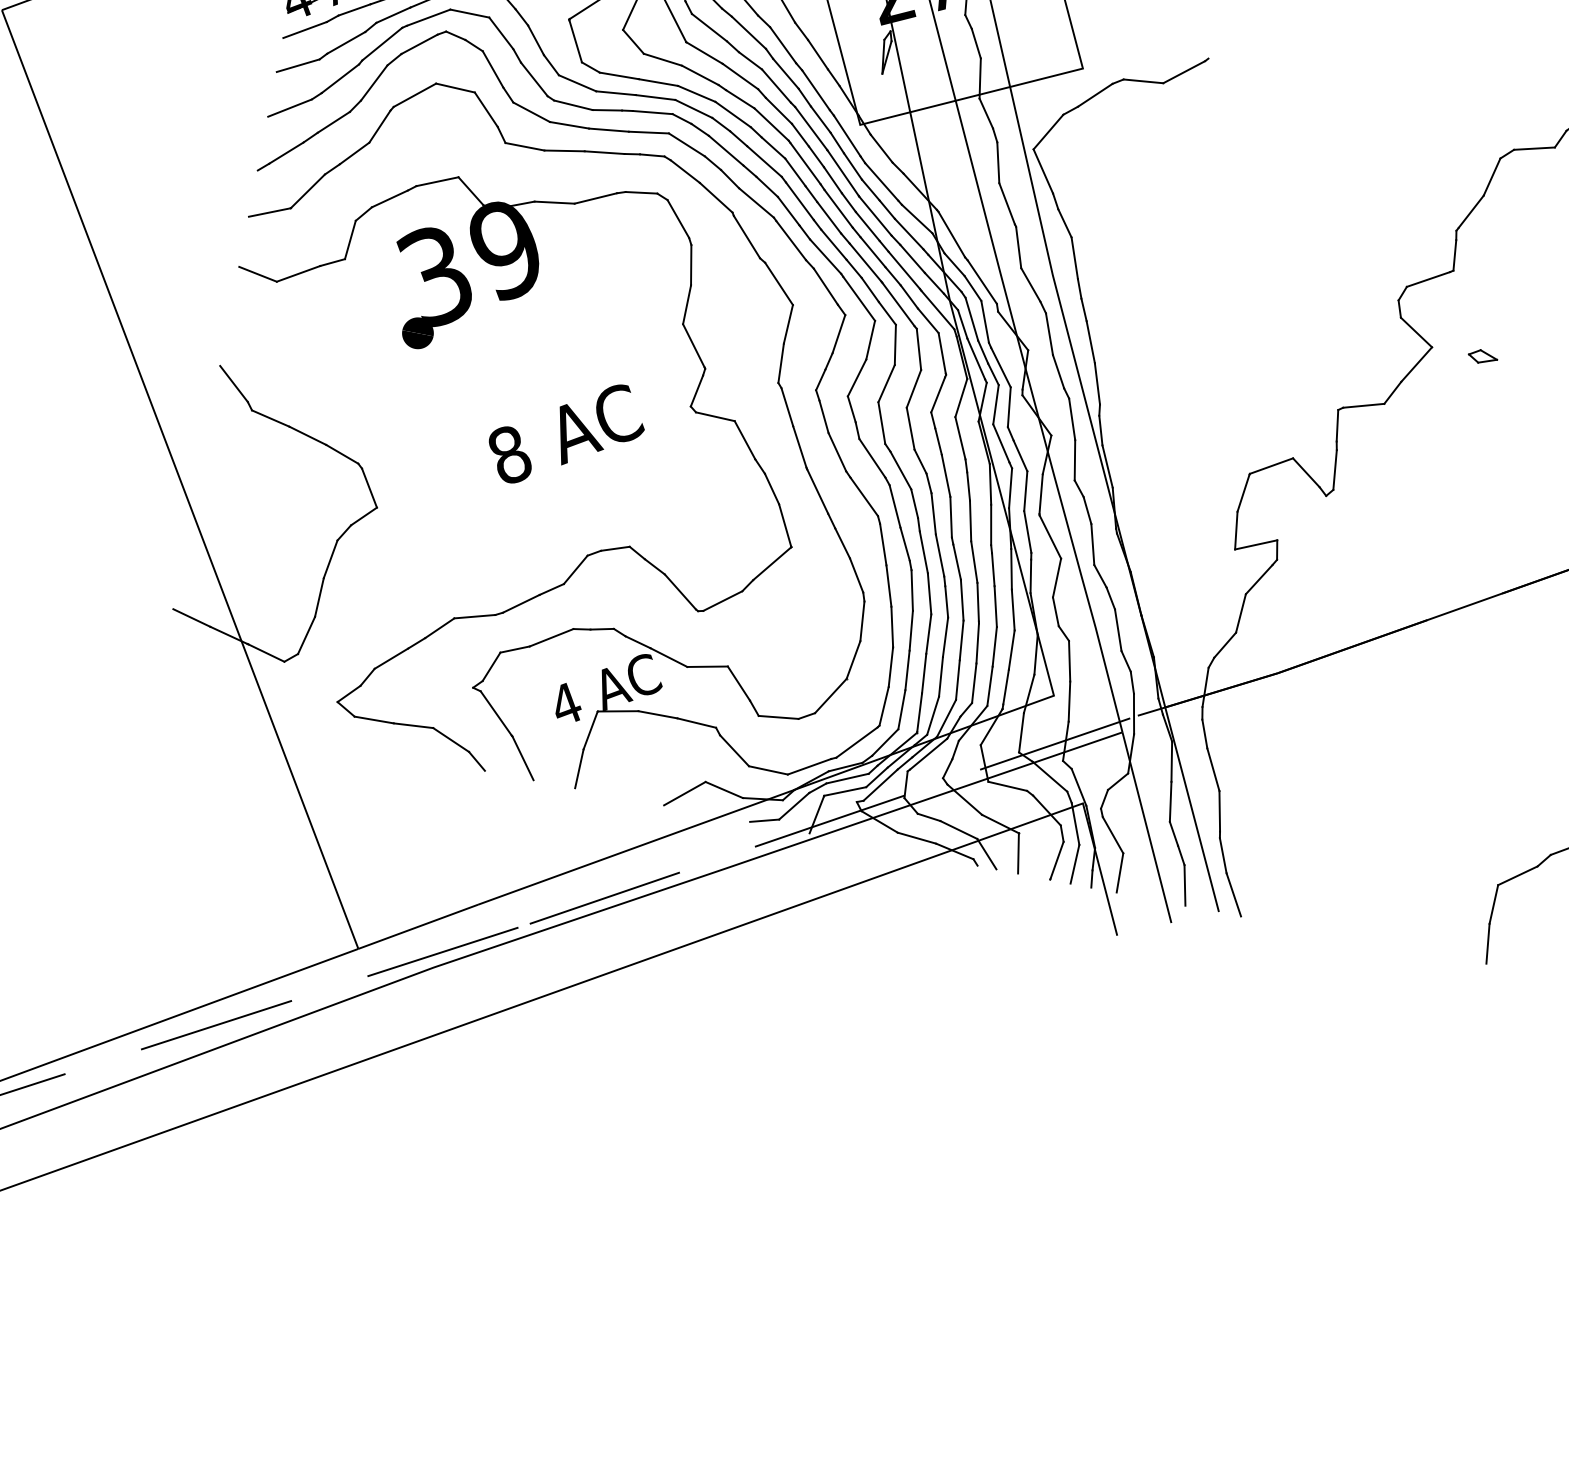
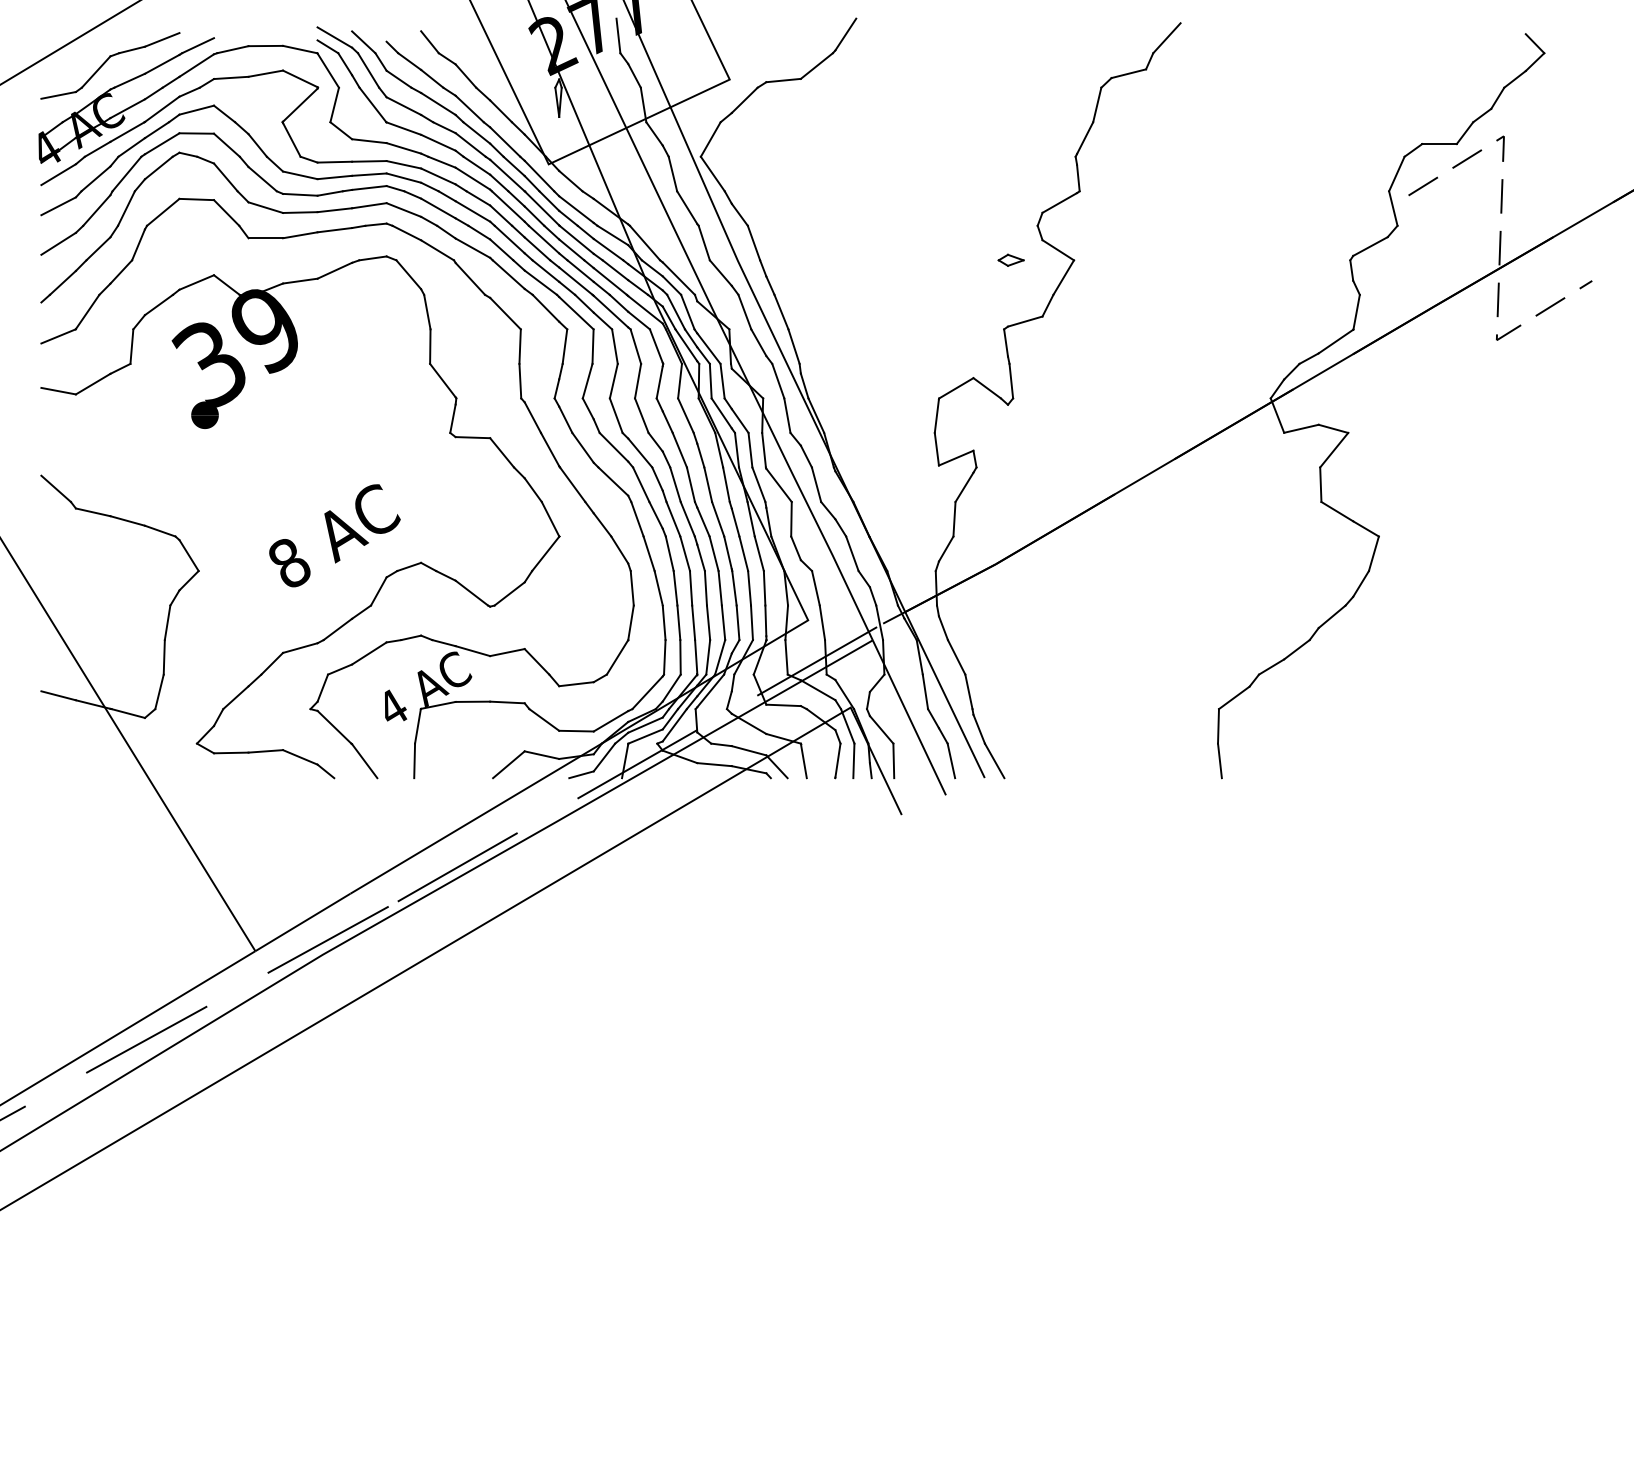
line: (1223, 42) -> (845, 34), added
part: (1482, 356) -> (1010, 259), moved
text: (566, 433) -> (334, 535), moved

